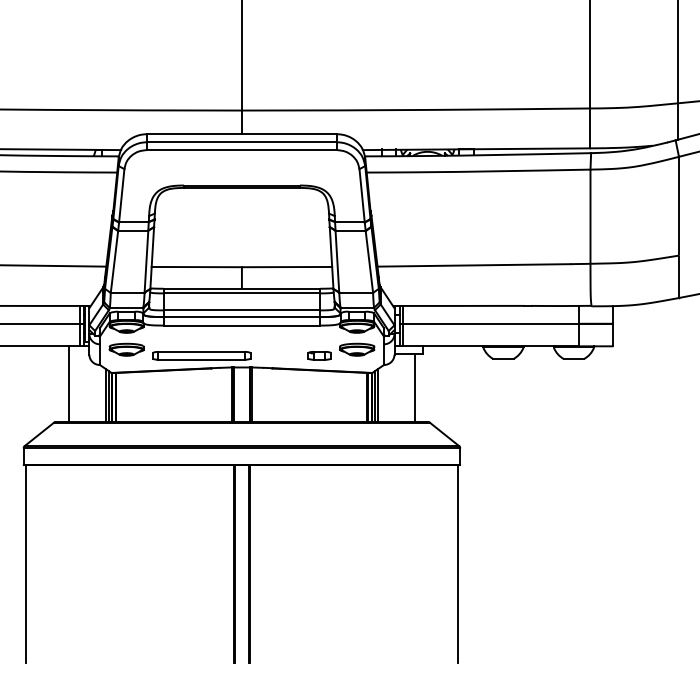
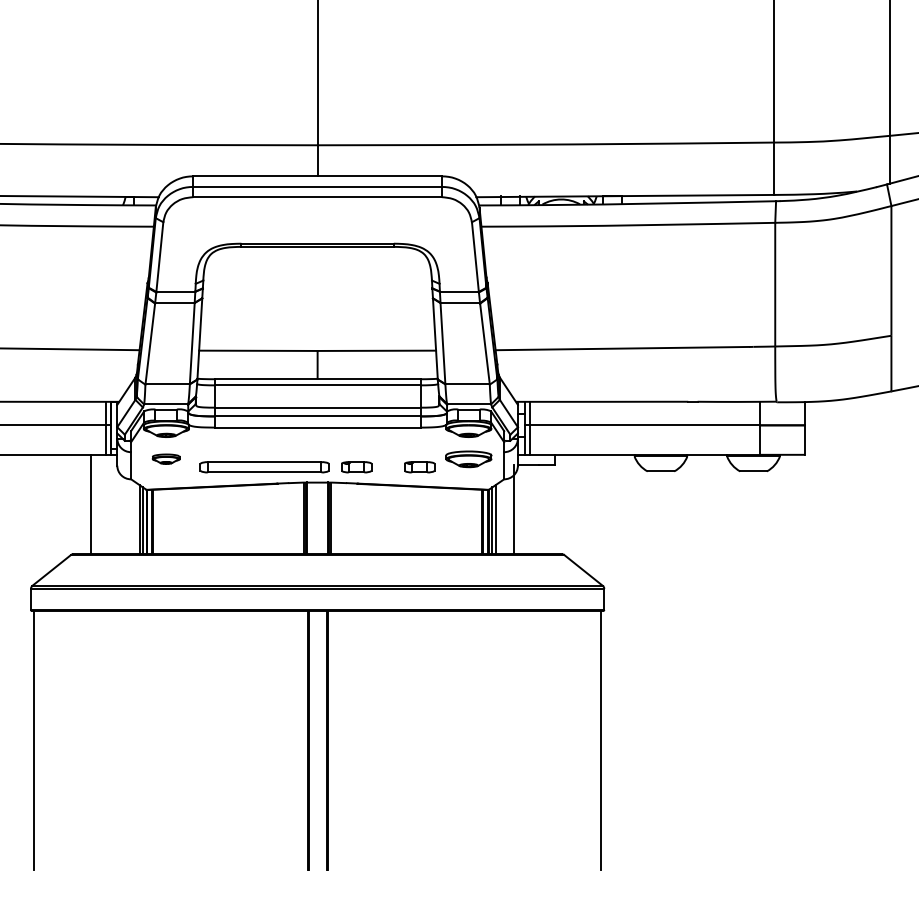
part: (126, 349) -> (166, 459), size x0.6
part: (271, 355) -> (356, 466), added
line: (414, 388) -> (513, 510), moved

